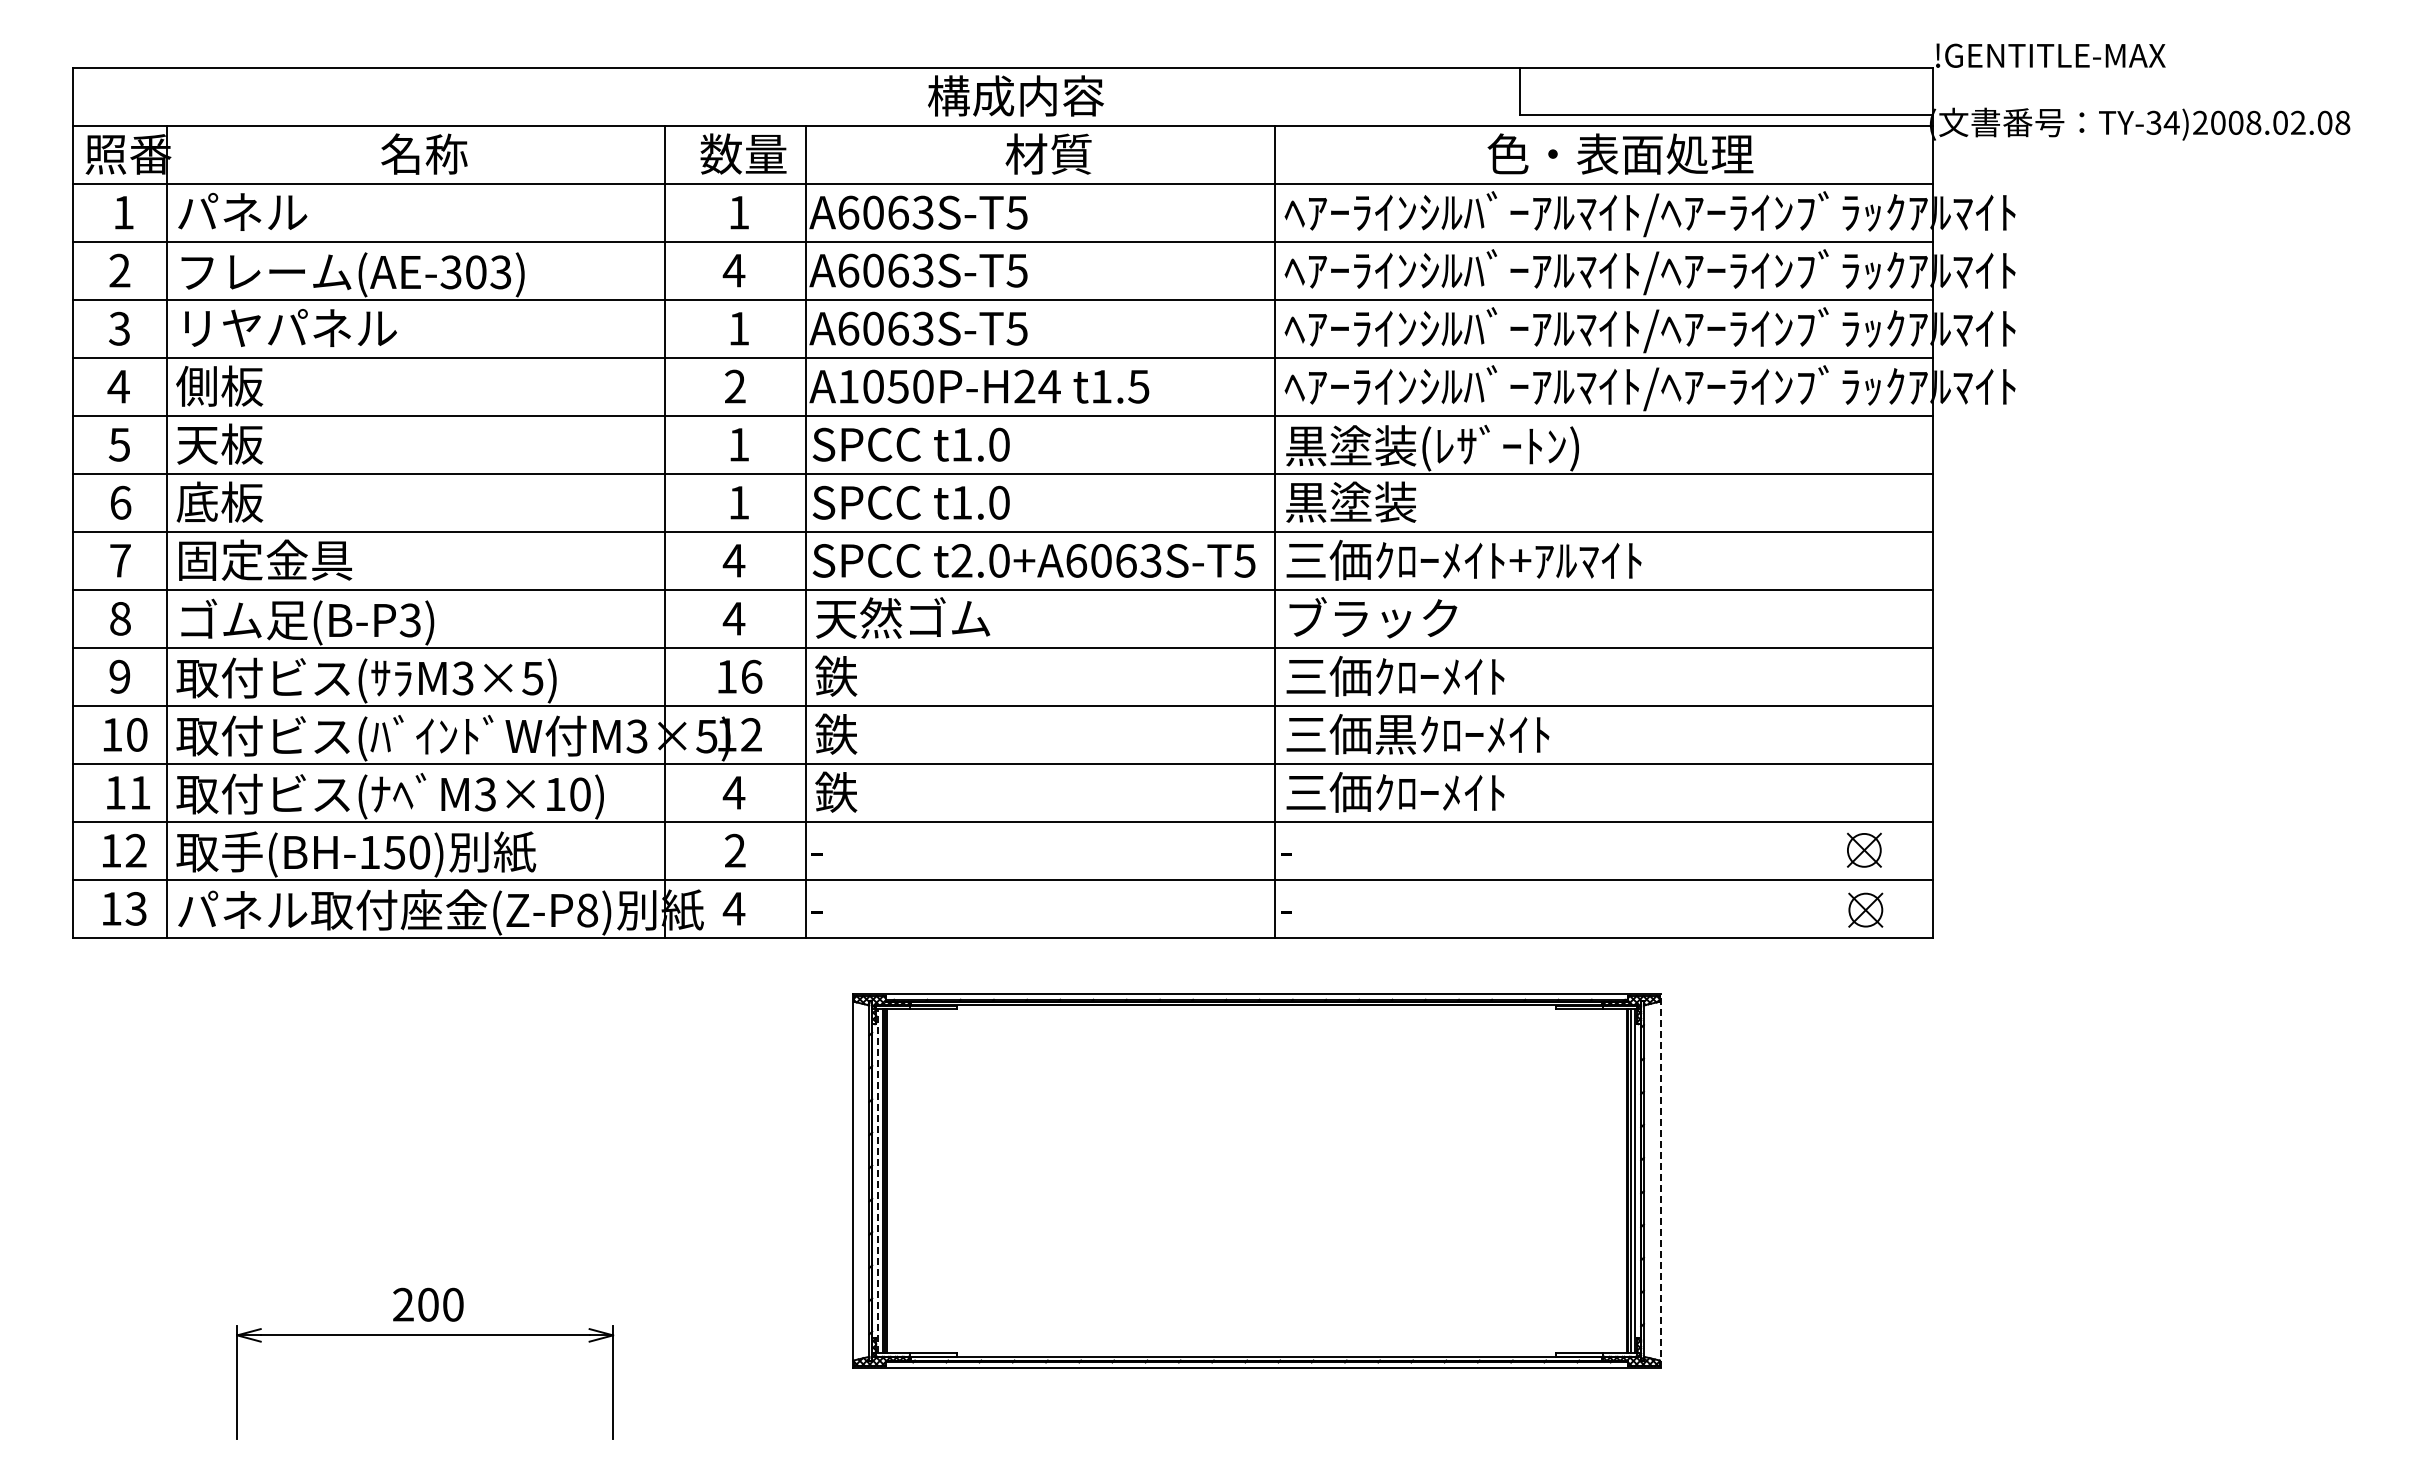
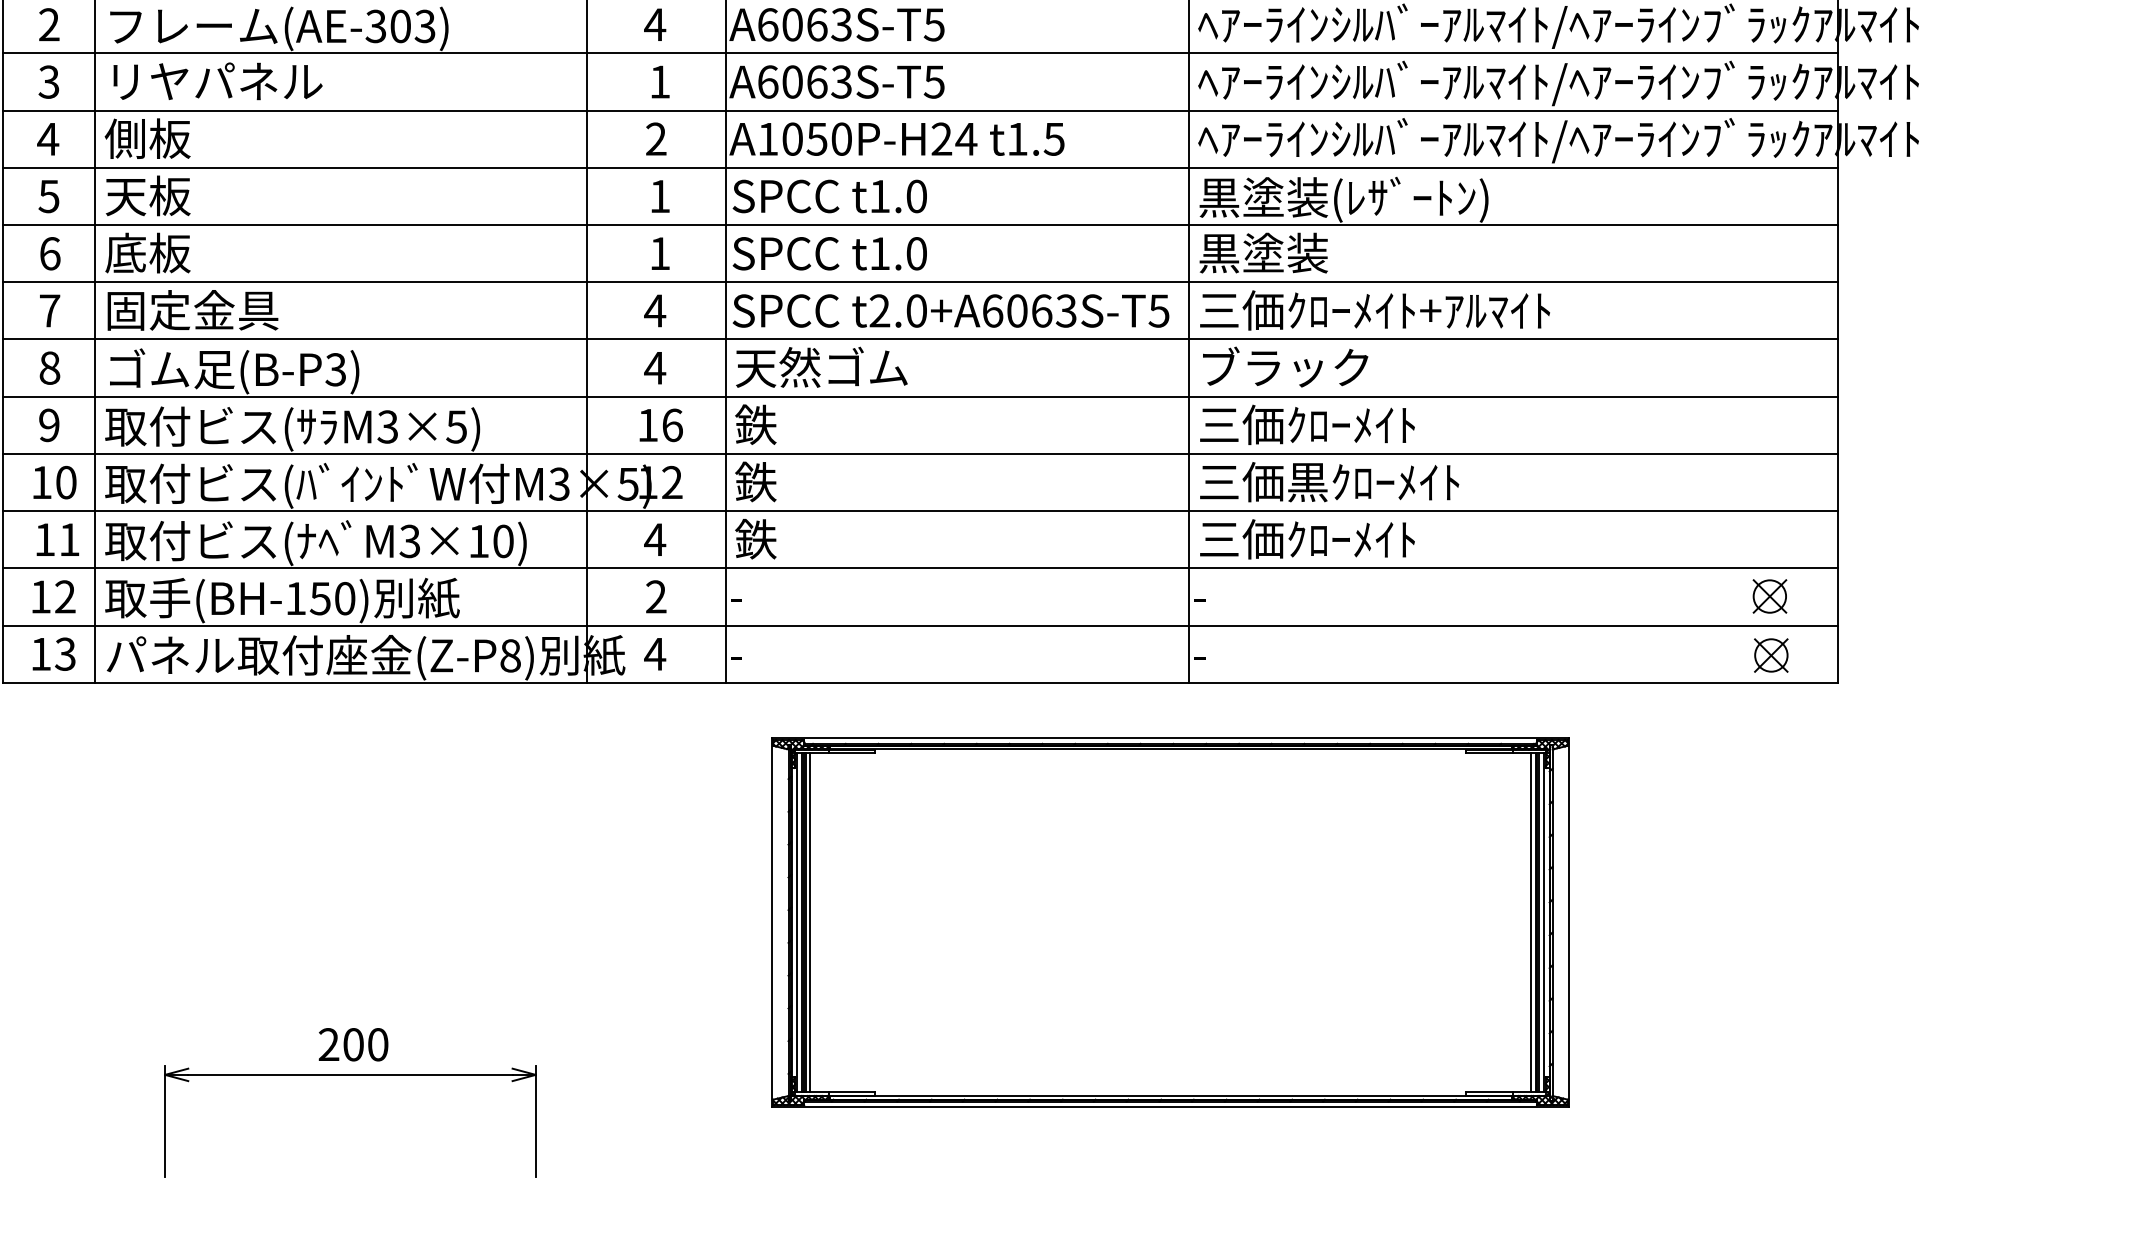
line: (891, 1180) -> (810, 922), added
line: (1622, 1180) -> (1531, 922), added
line: (878, 1181) -> (797, 923), dashed -> solid
line: (1660, 1181) -> (1568, 923), dashed -> solid

